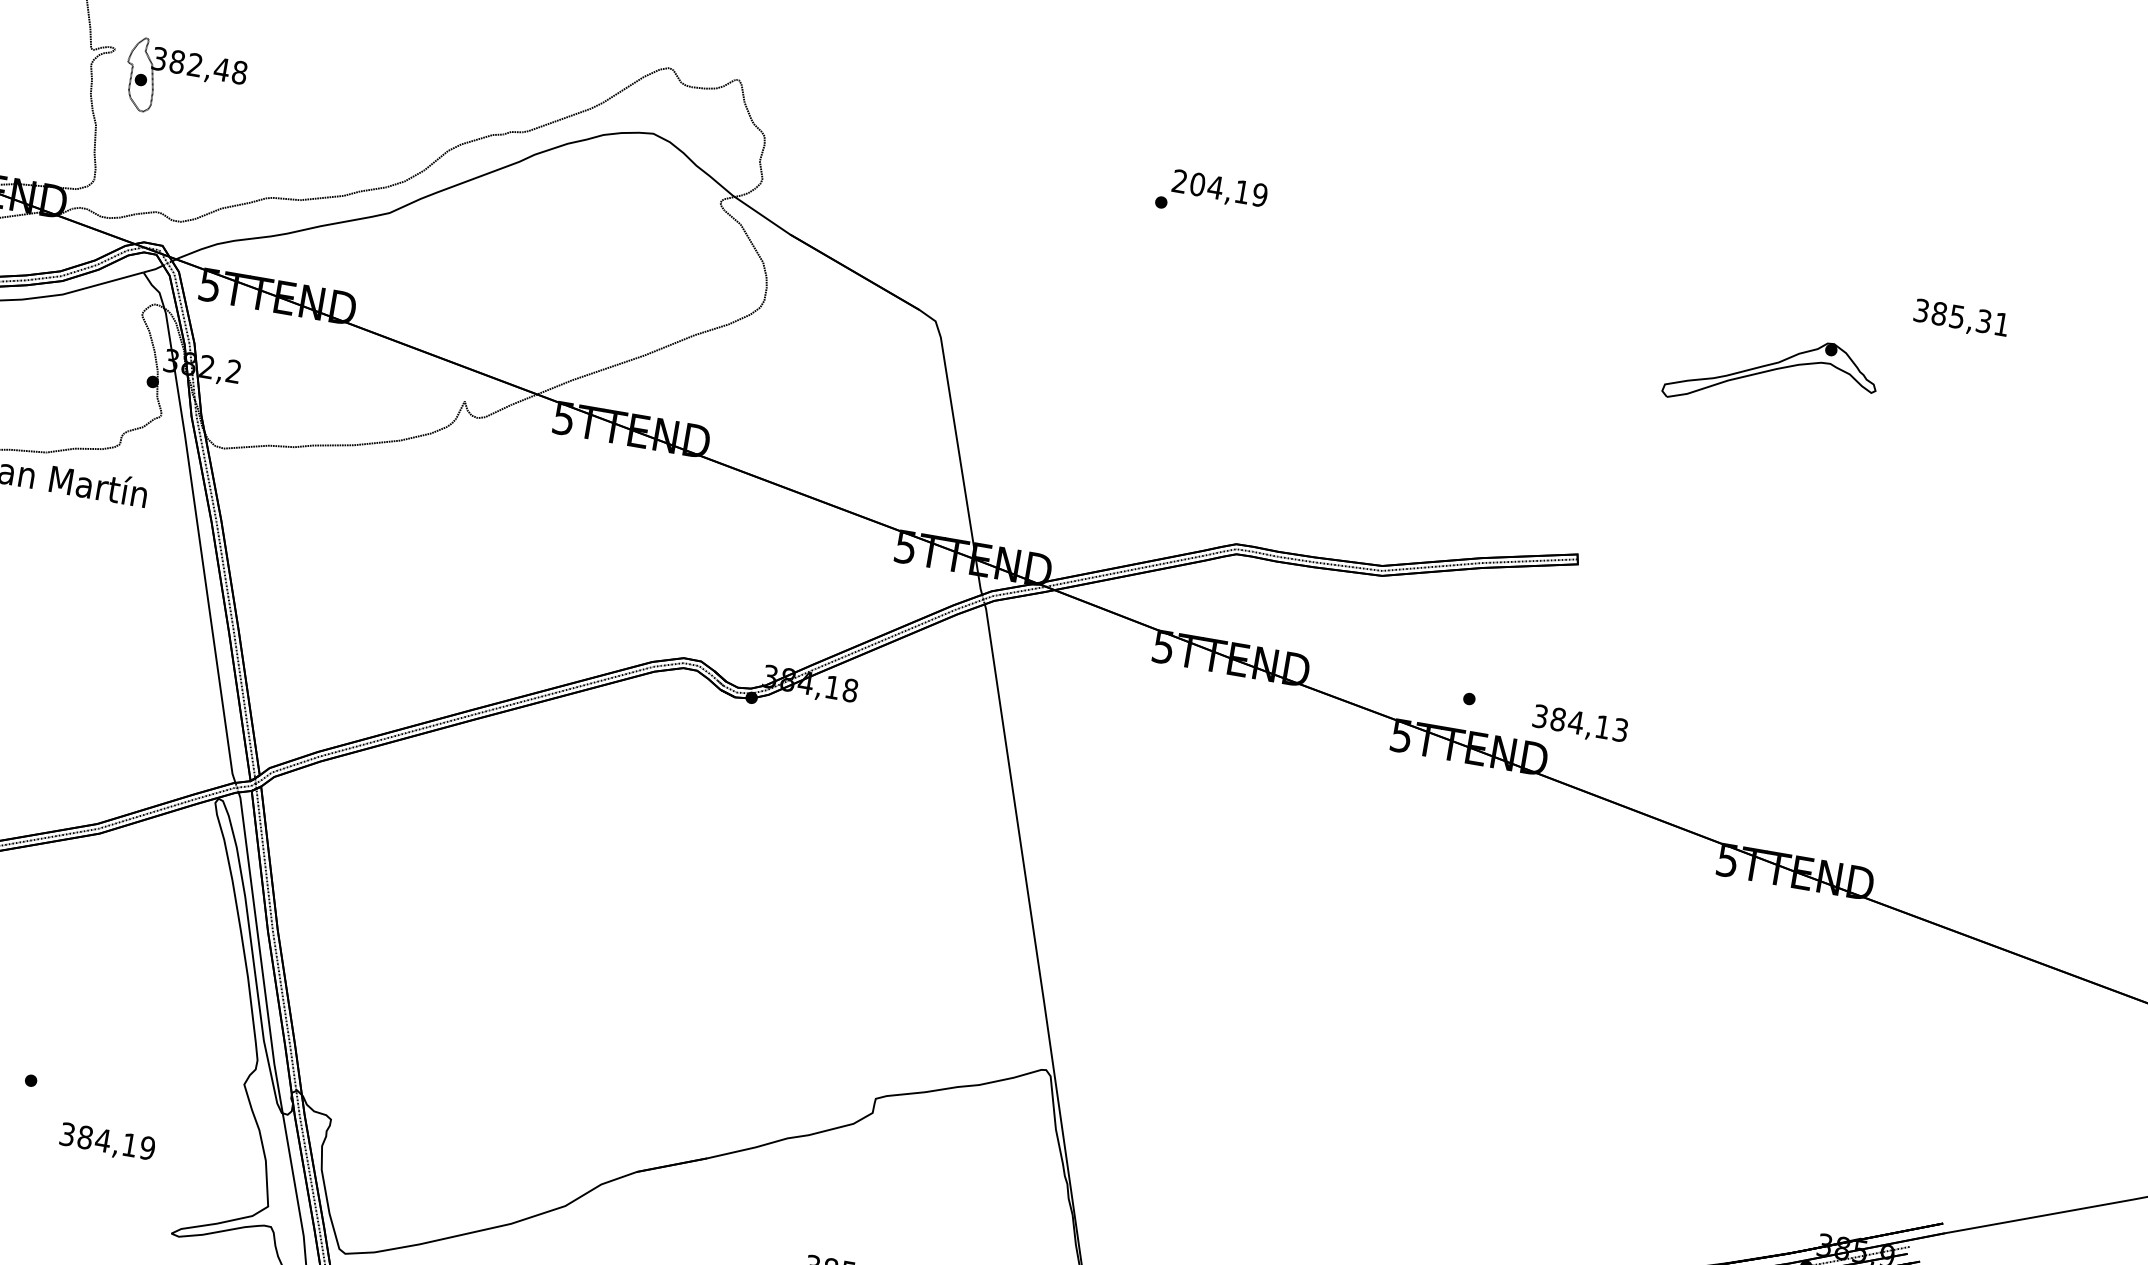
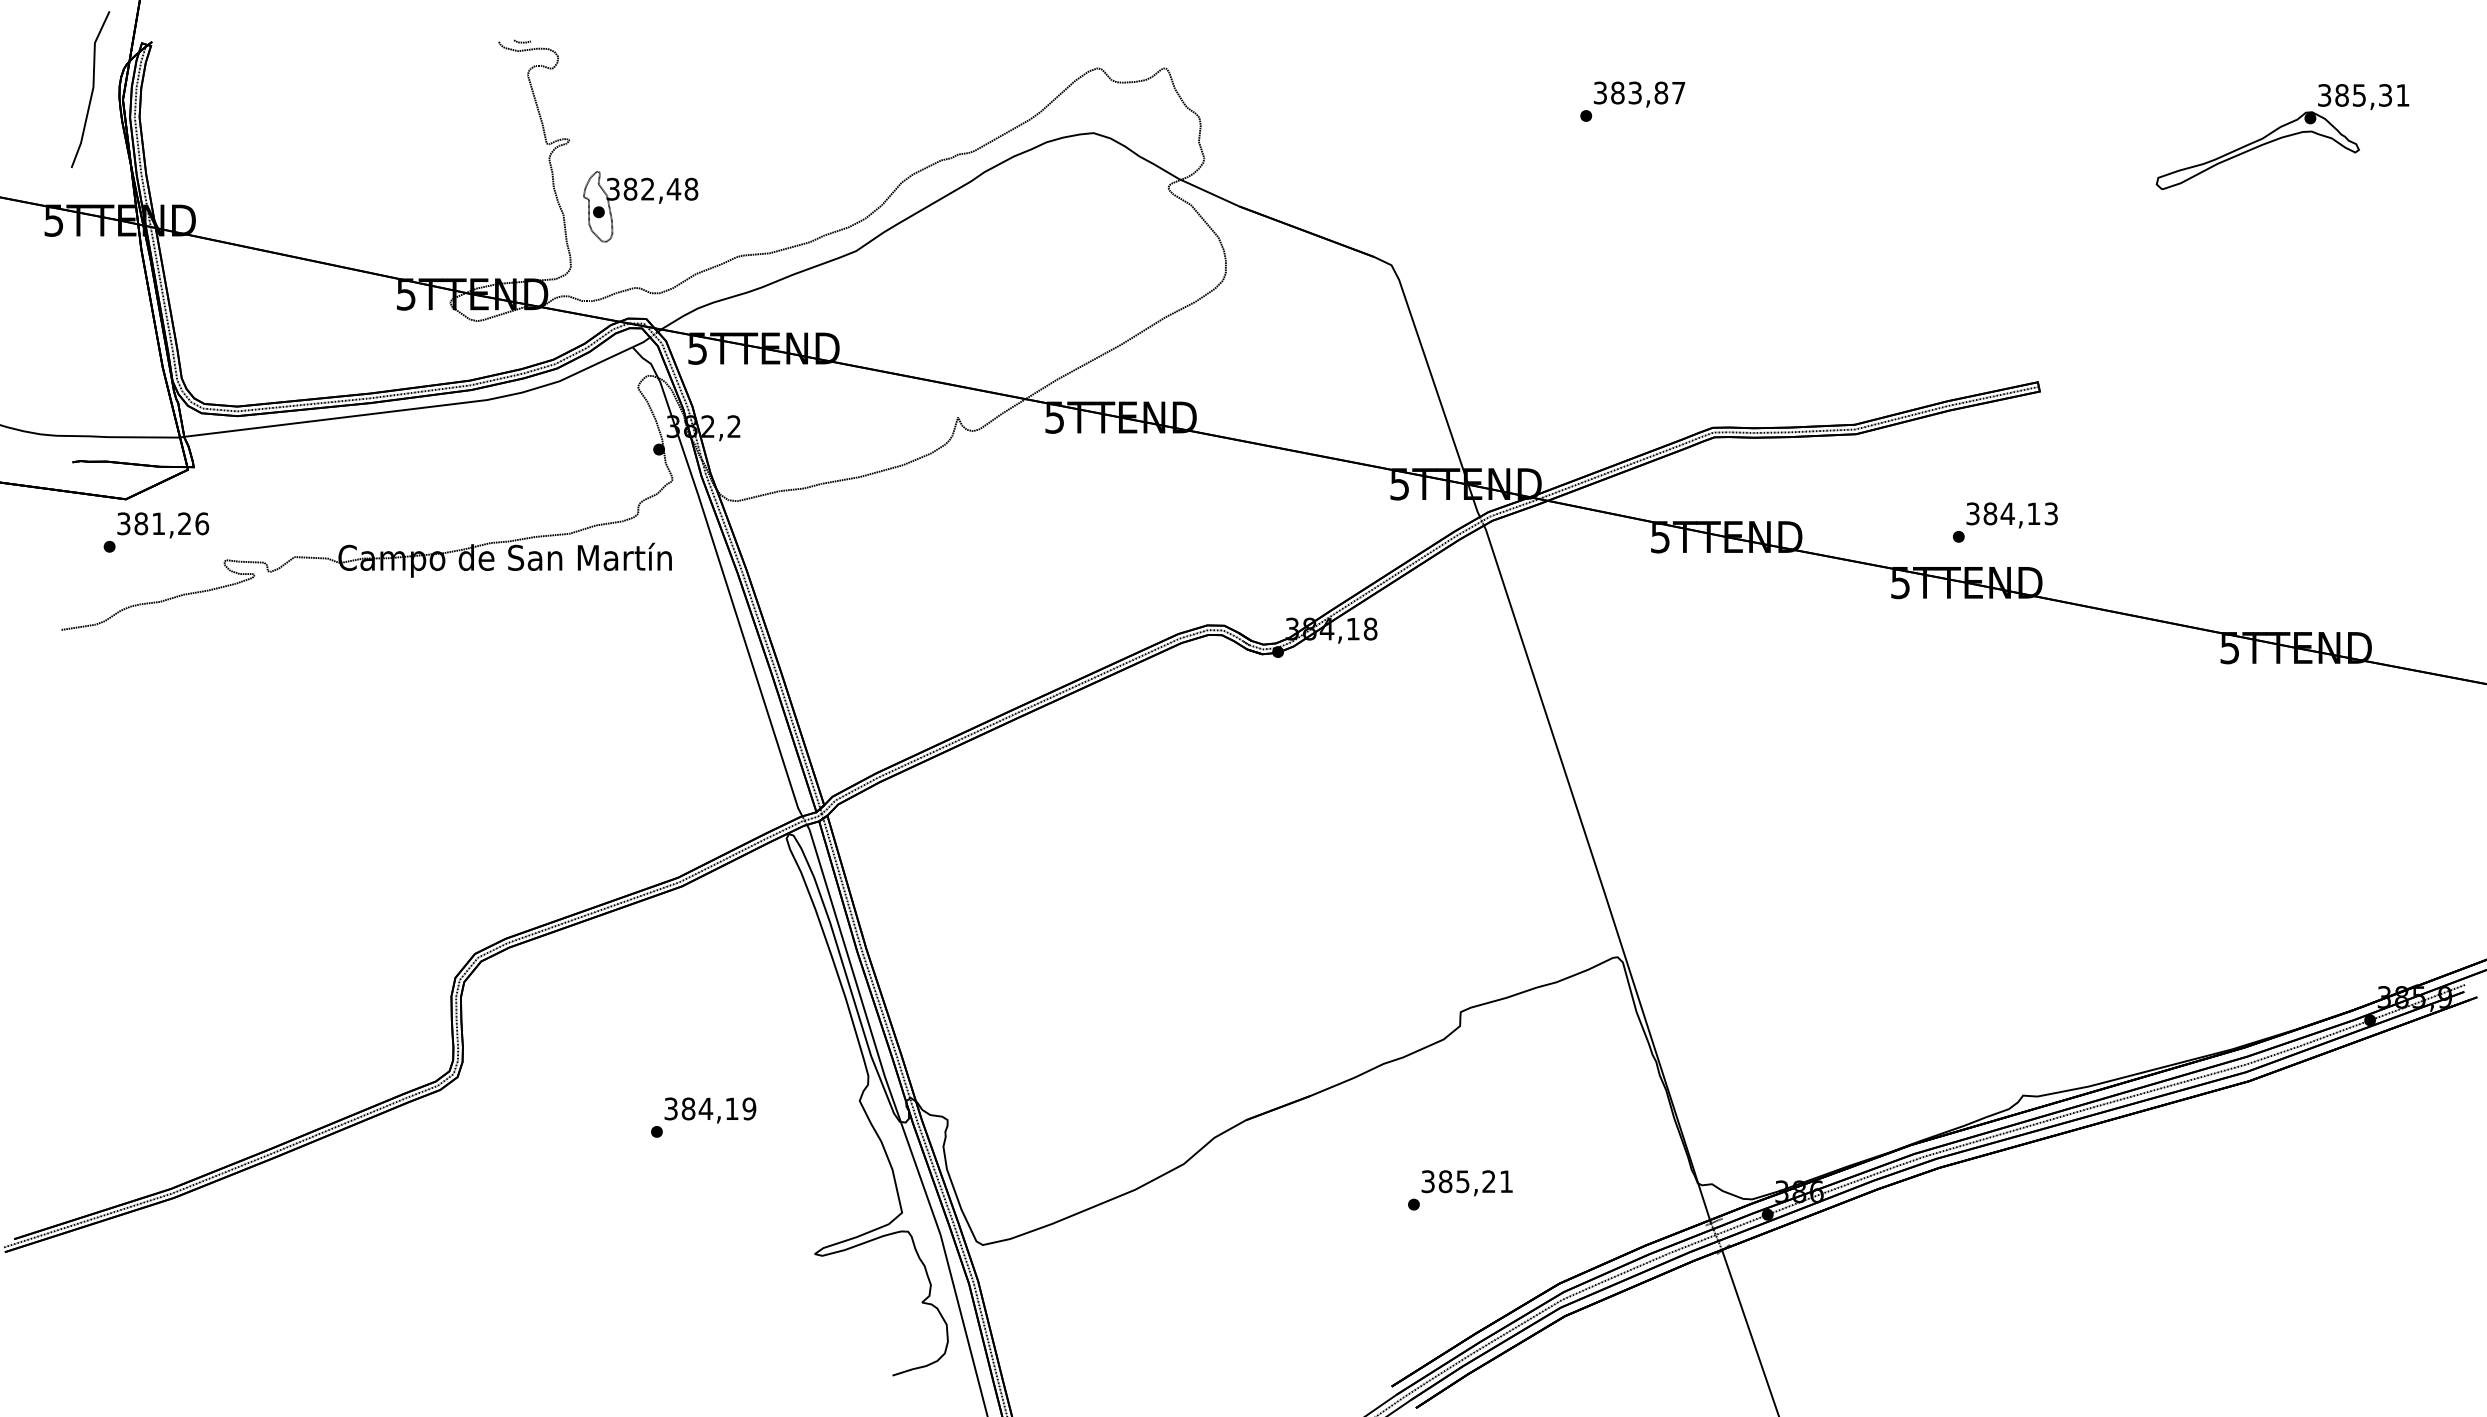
part: (186, 75) -> (641, 200), moved
text: (1220, 187) -> (1639, 92), 204,19 -> 383,87
part: (1771, 373) -> (2257, 150), moved
text: (1579, 724) -> (2011, 515), moved
text: (107, 1142) -> (710, 1110), moved

